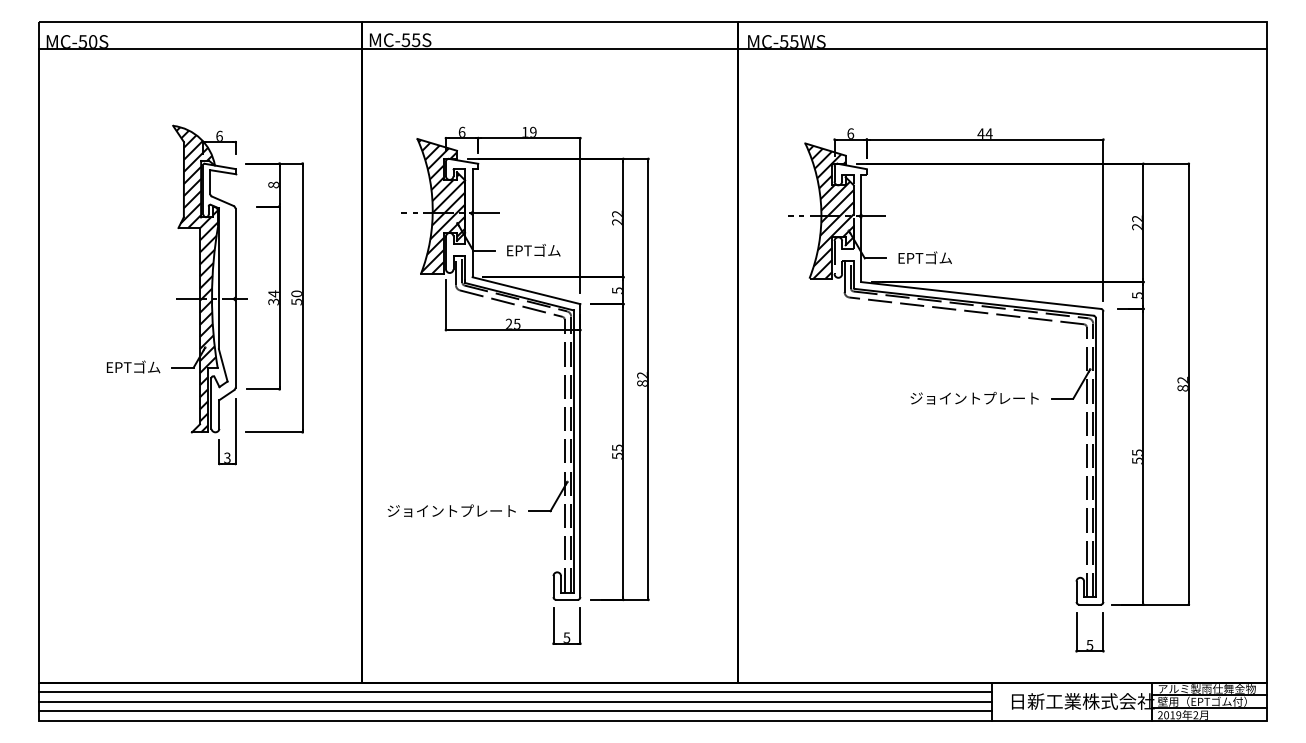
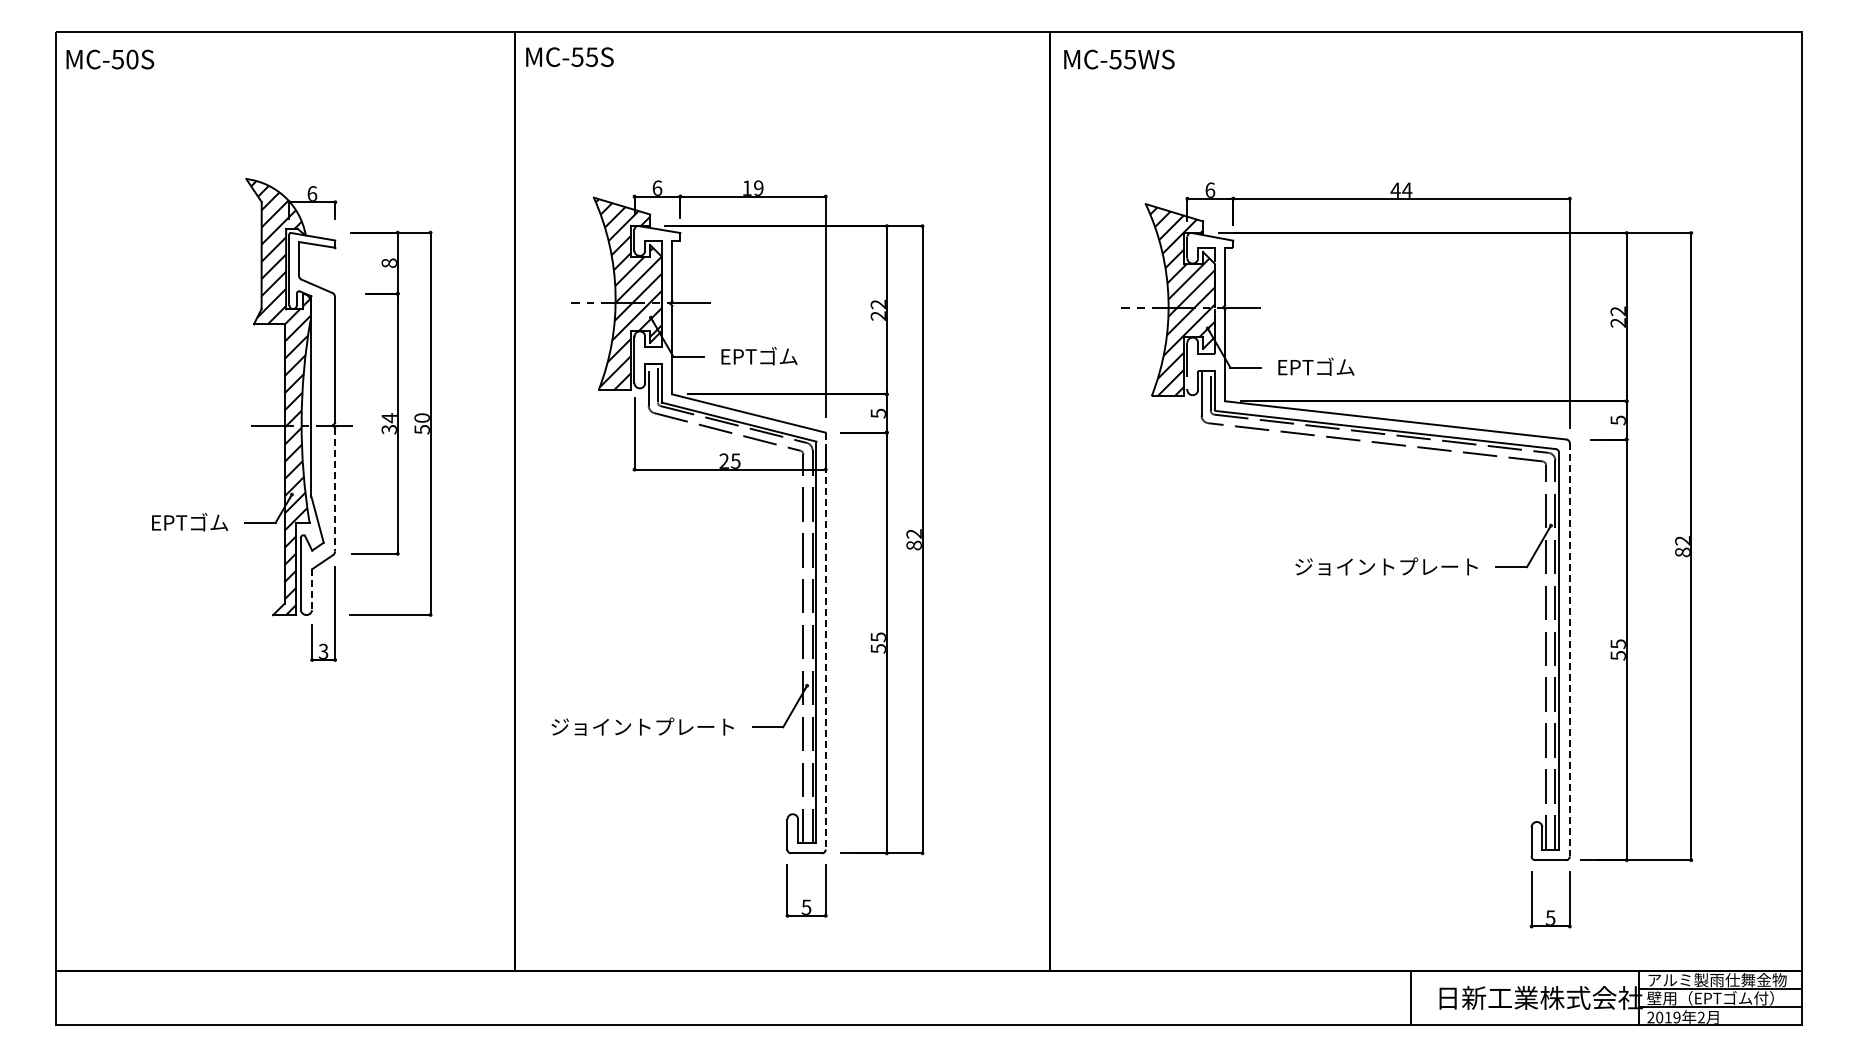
line: (652, 49) -> (928, 70), removed
line: (235, 344) -> (335, 489), solid -> dashed
line: (219, 415) -> (312, 590), solid -> dashed
line: (580, 450) -> (825, 641), solid -> dashed
line: (1103, 456) -> (1569, 649), solid -> dashed
line: (515, 692) -> (733, 984), removed
line: (515, 701) -> (733, 998), removed
line: (515, 711) -> (733, 1011), removed

